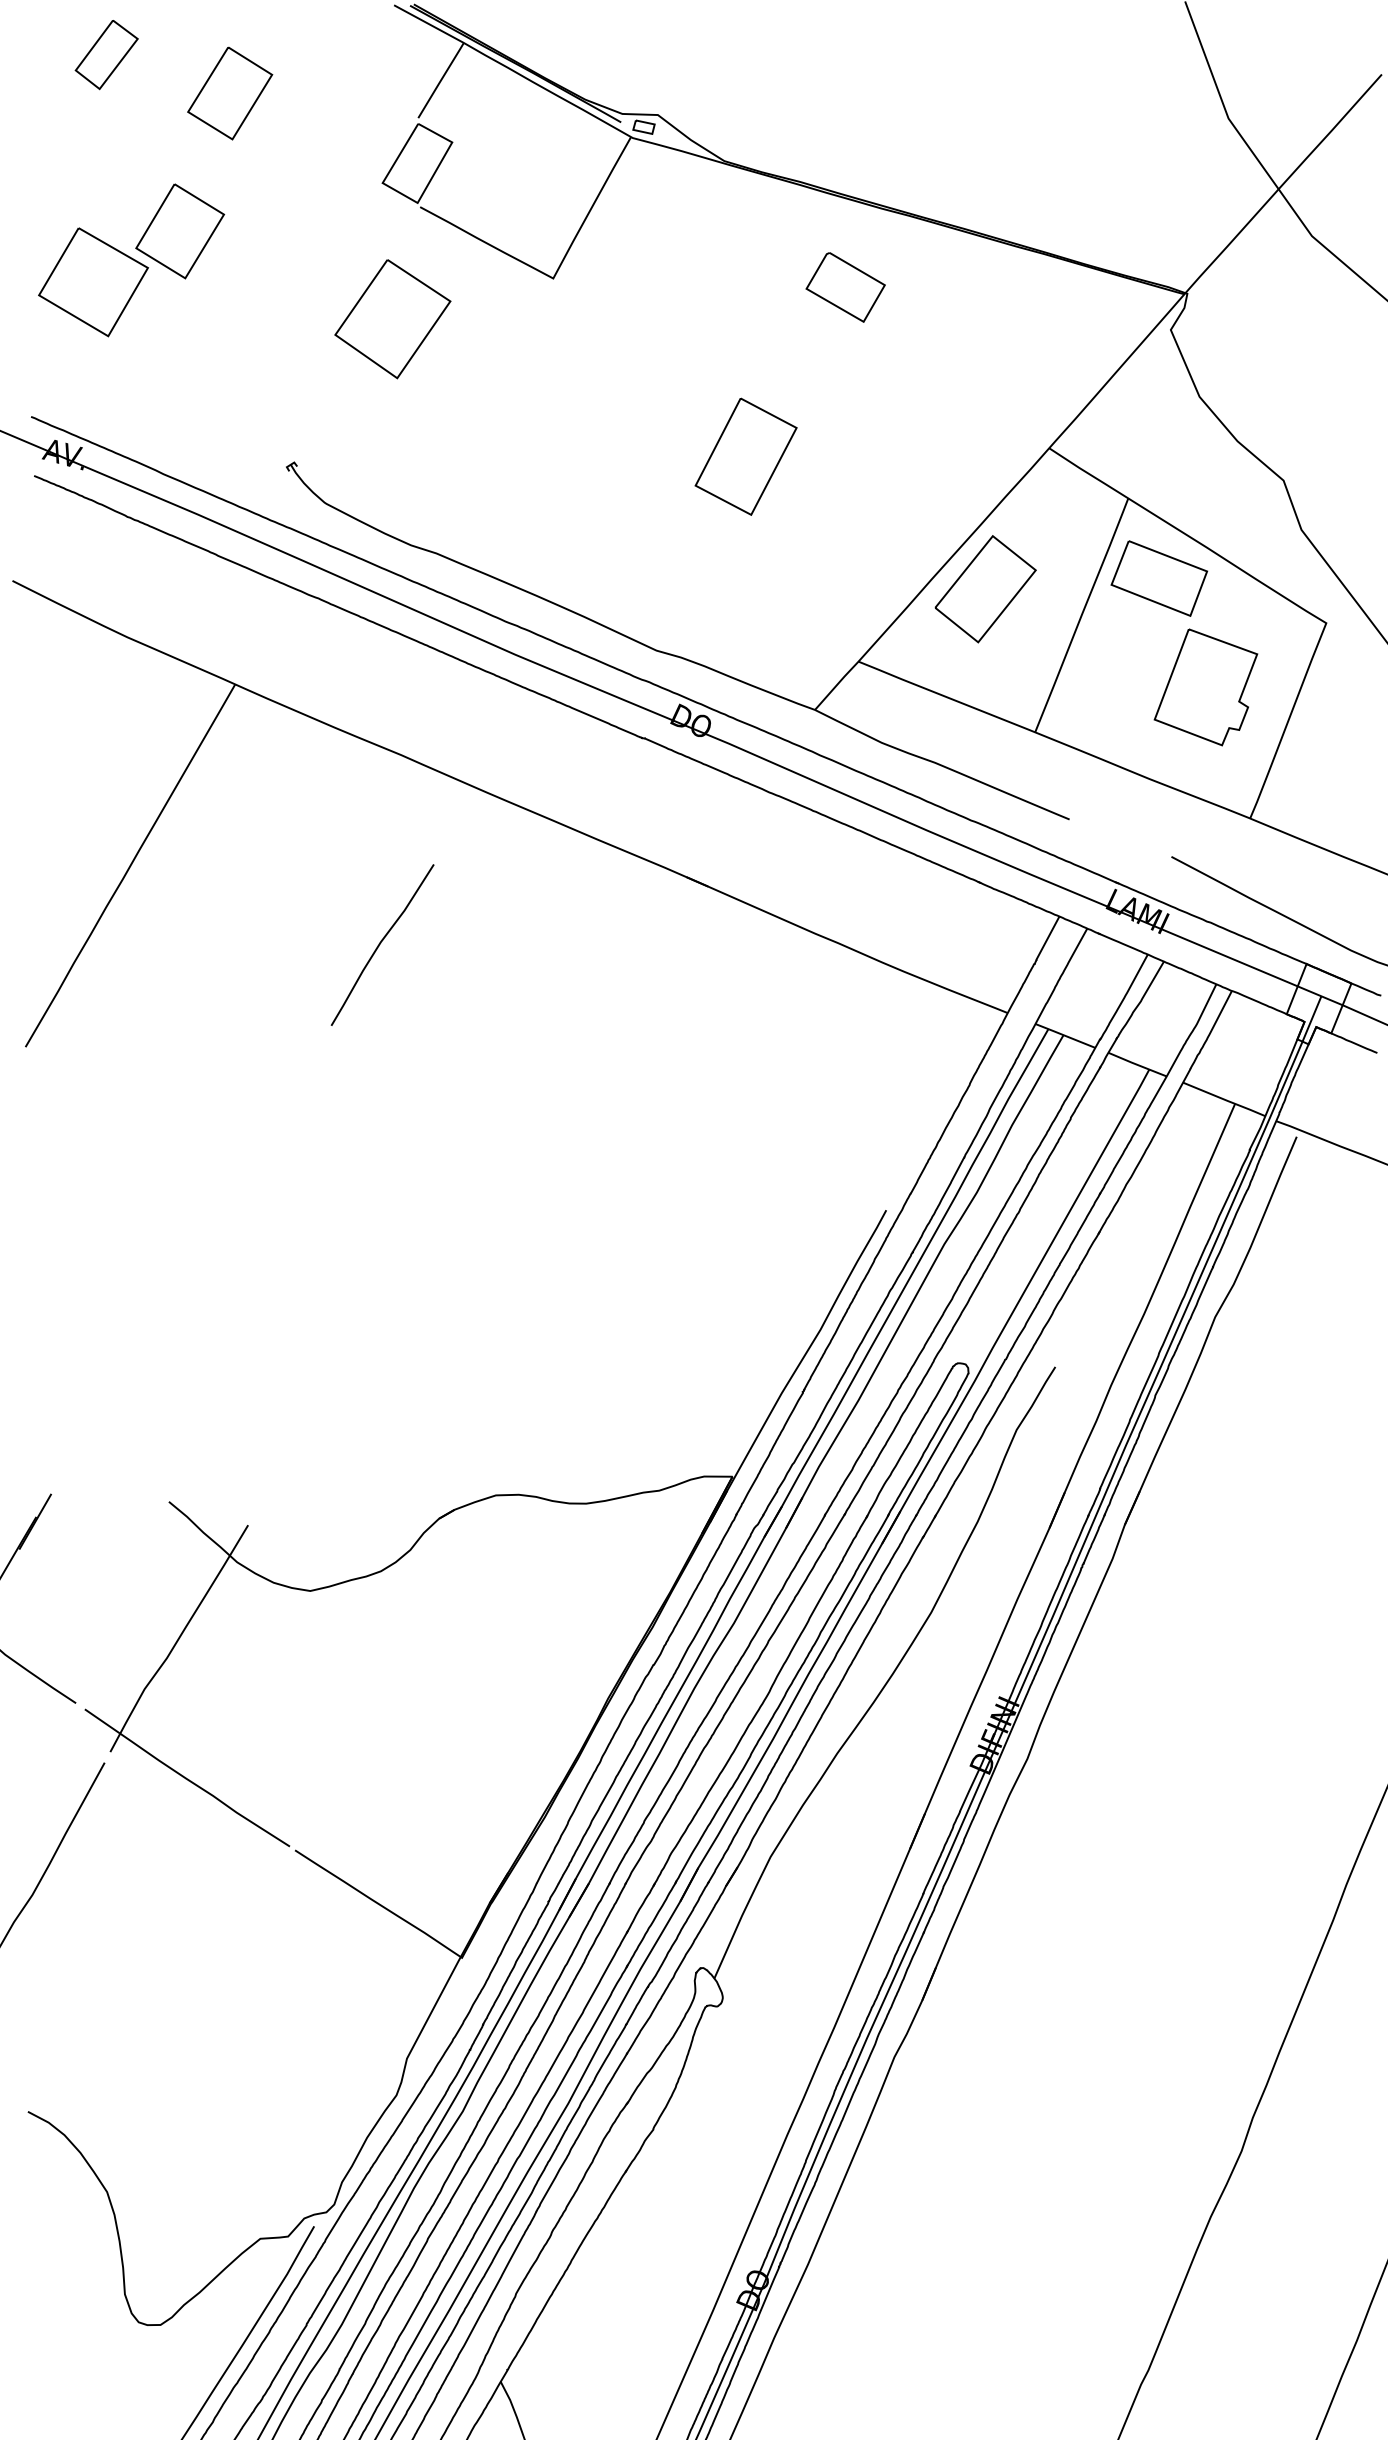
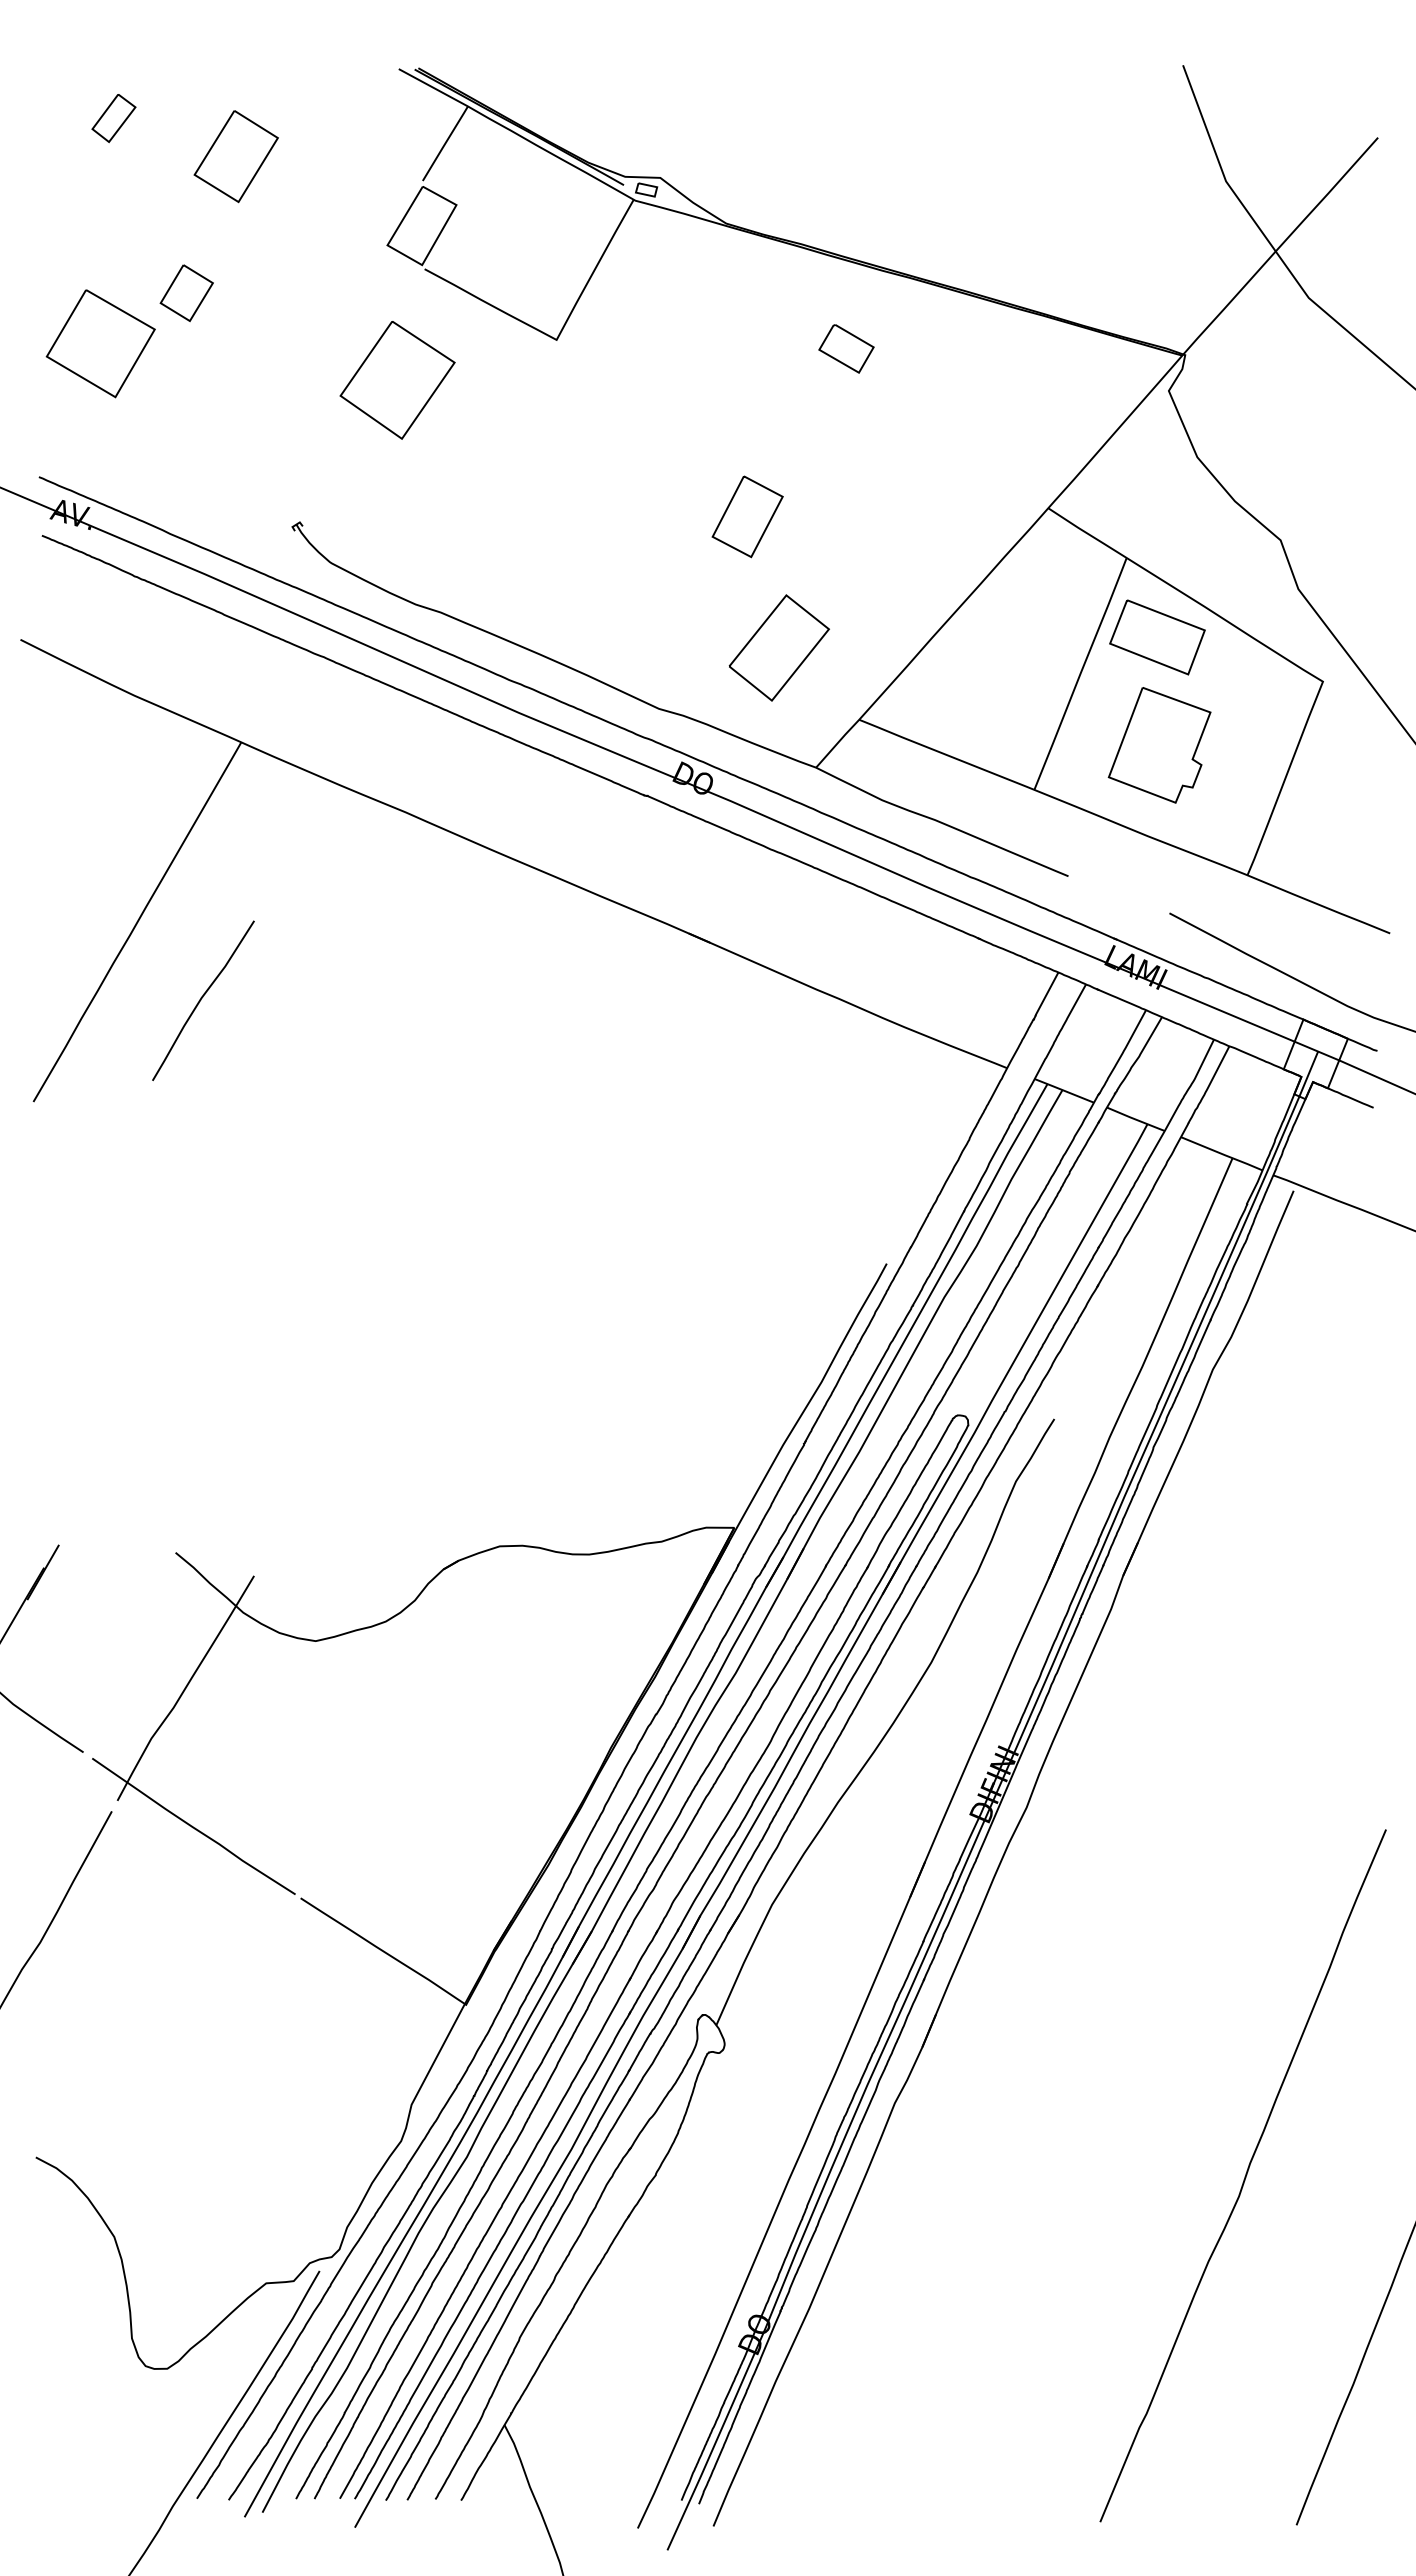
part: (106, 55) -> (113, 118), size x0.7
part: (179, 230) -> (186, 292), size x0.6
part: (845, 287) -> (846, 348), size x0.7
part: (745, 456) -> (747, 516), size x0.7
part: (984, 588) -> (778, 647), moved
part: (1205, 687) -> (1159, 745), moved
curve: (380, 944) -> (201, 1000), moved

